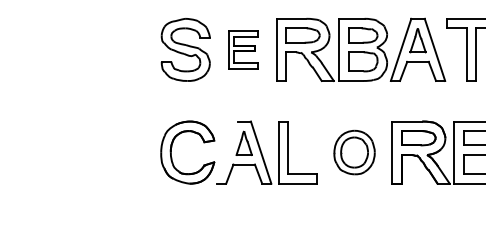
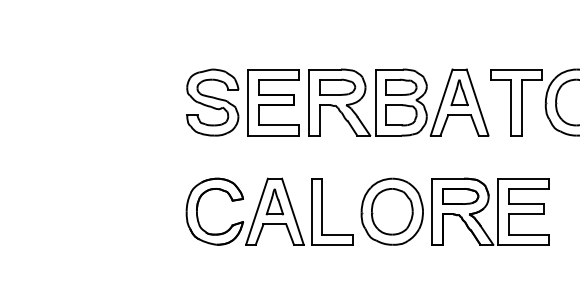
part: (242, 49) -> (273, 102), size x1.67
line: (226, 152) -> (256, 211), added
part: (353, 152) -> (391, 211), size x1.43

